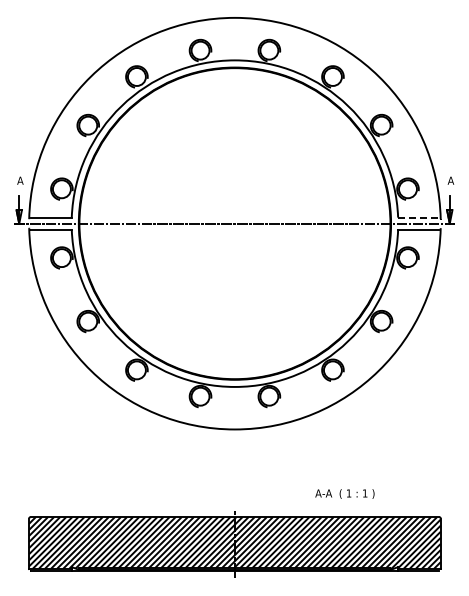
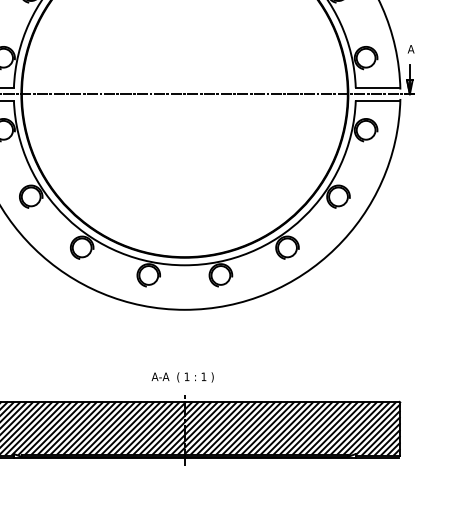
line: (418, 217) -> (377, 87), dashed -> solid
text: (344, 493) -> (182, 376), moved

